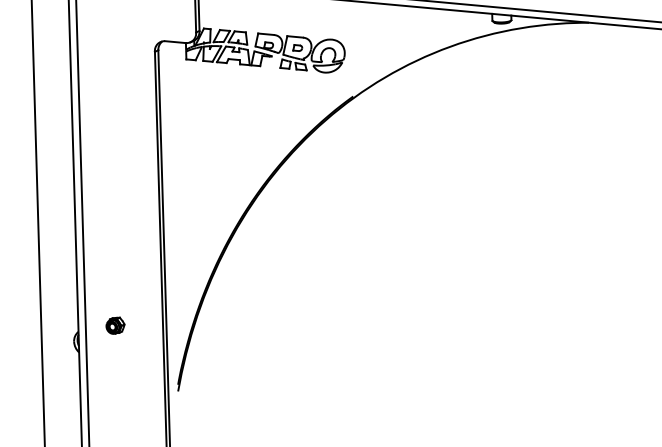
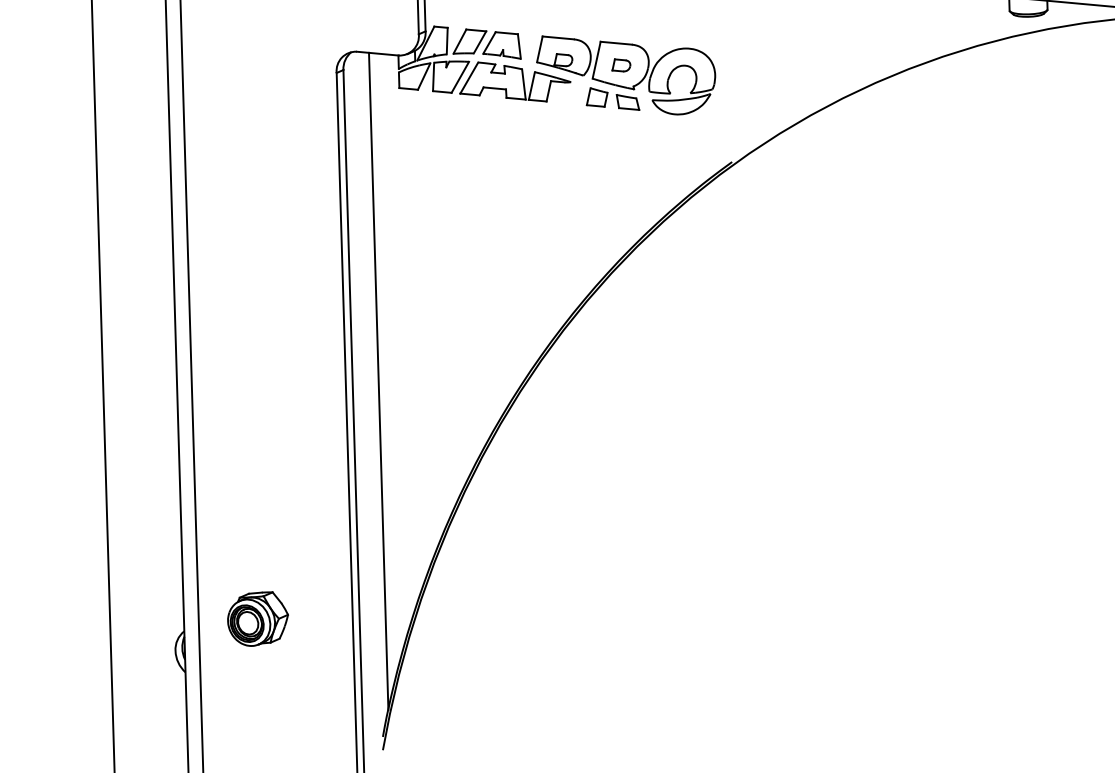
line: (175, 206) -> (377, 381), added
part: (115, 325) -> (258, 618), size x1.67

